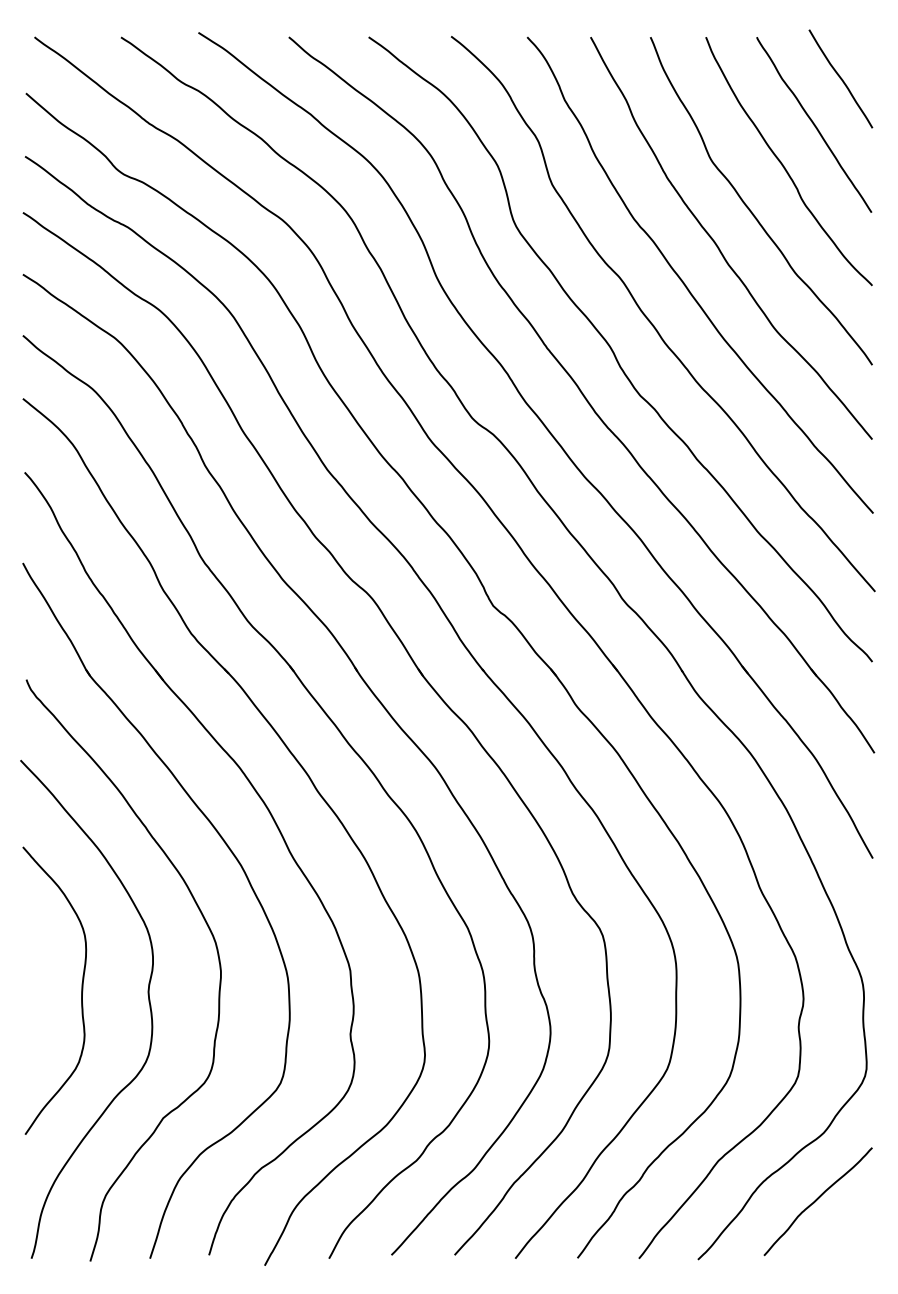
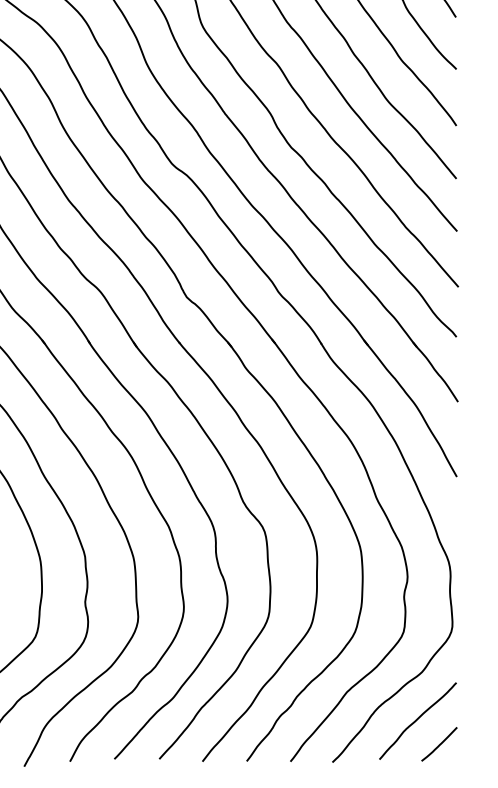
curve: (848, 1234) -> (439, 744), added

